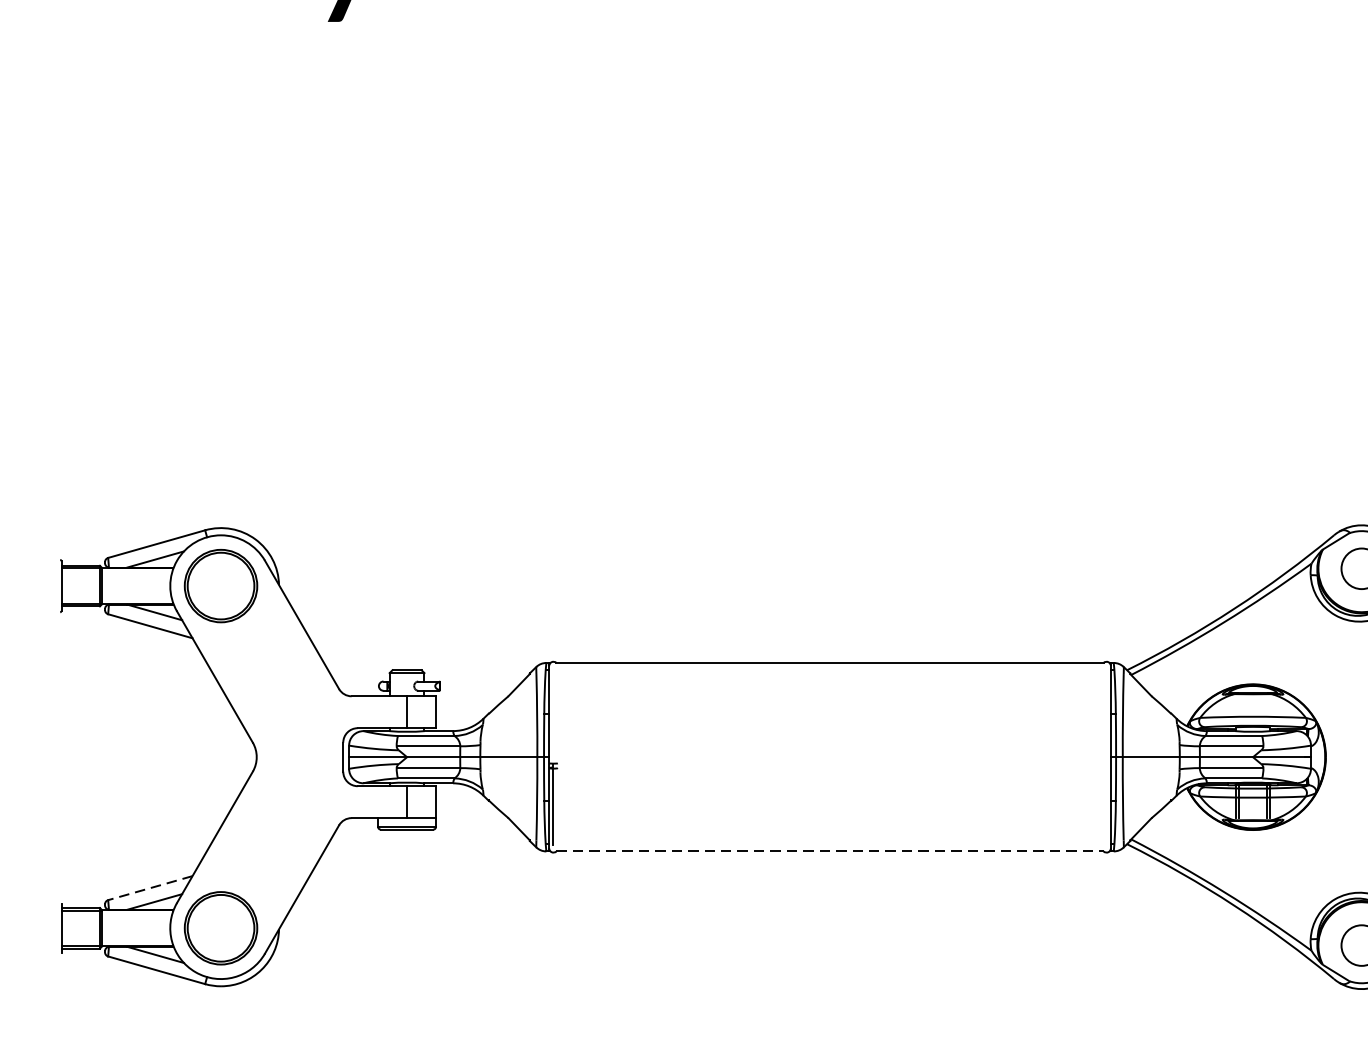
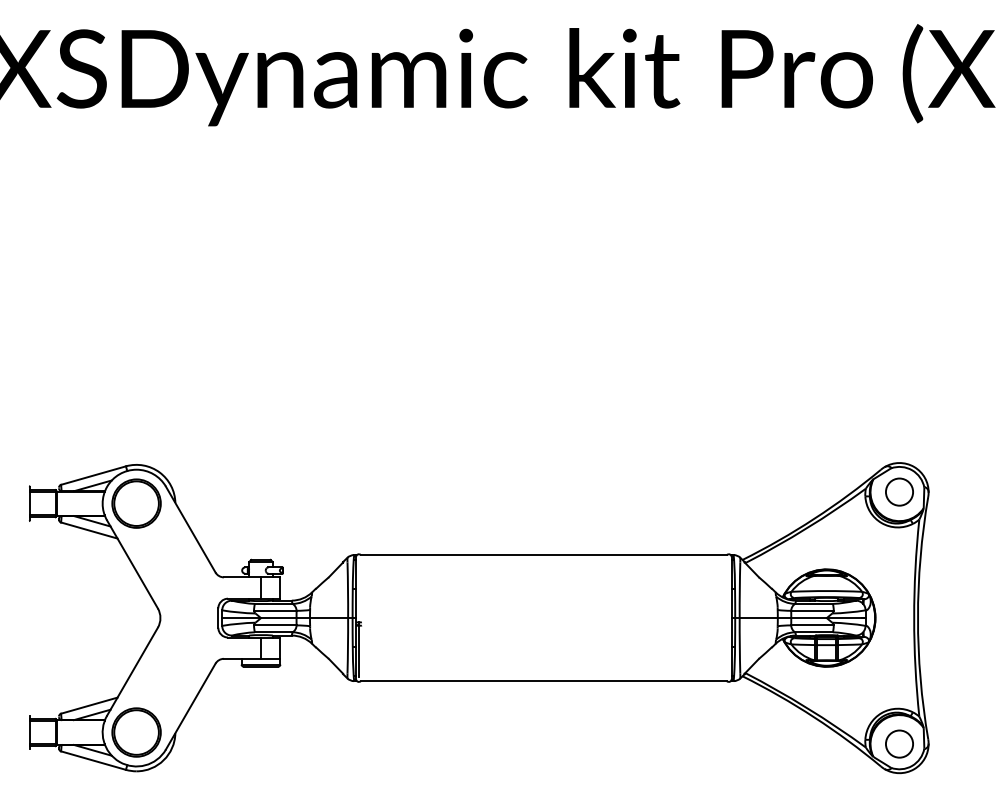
line: (829, 851) -> (543, 681), dashed -> solid
line: (149, 887) -> (88, 705), dashed -> solid

